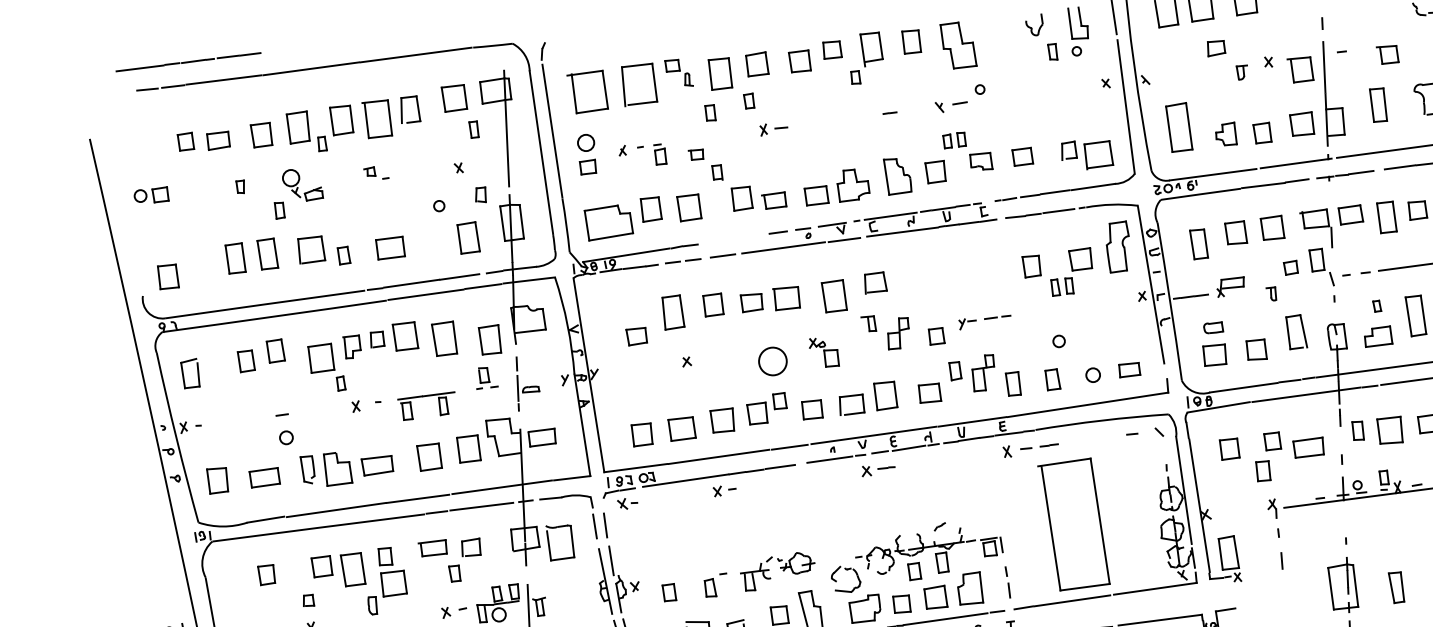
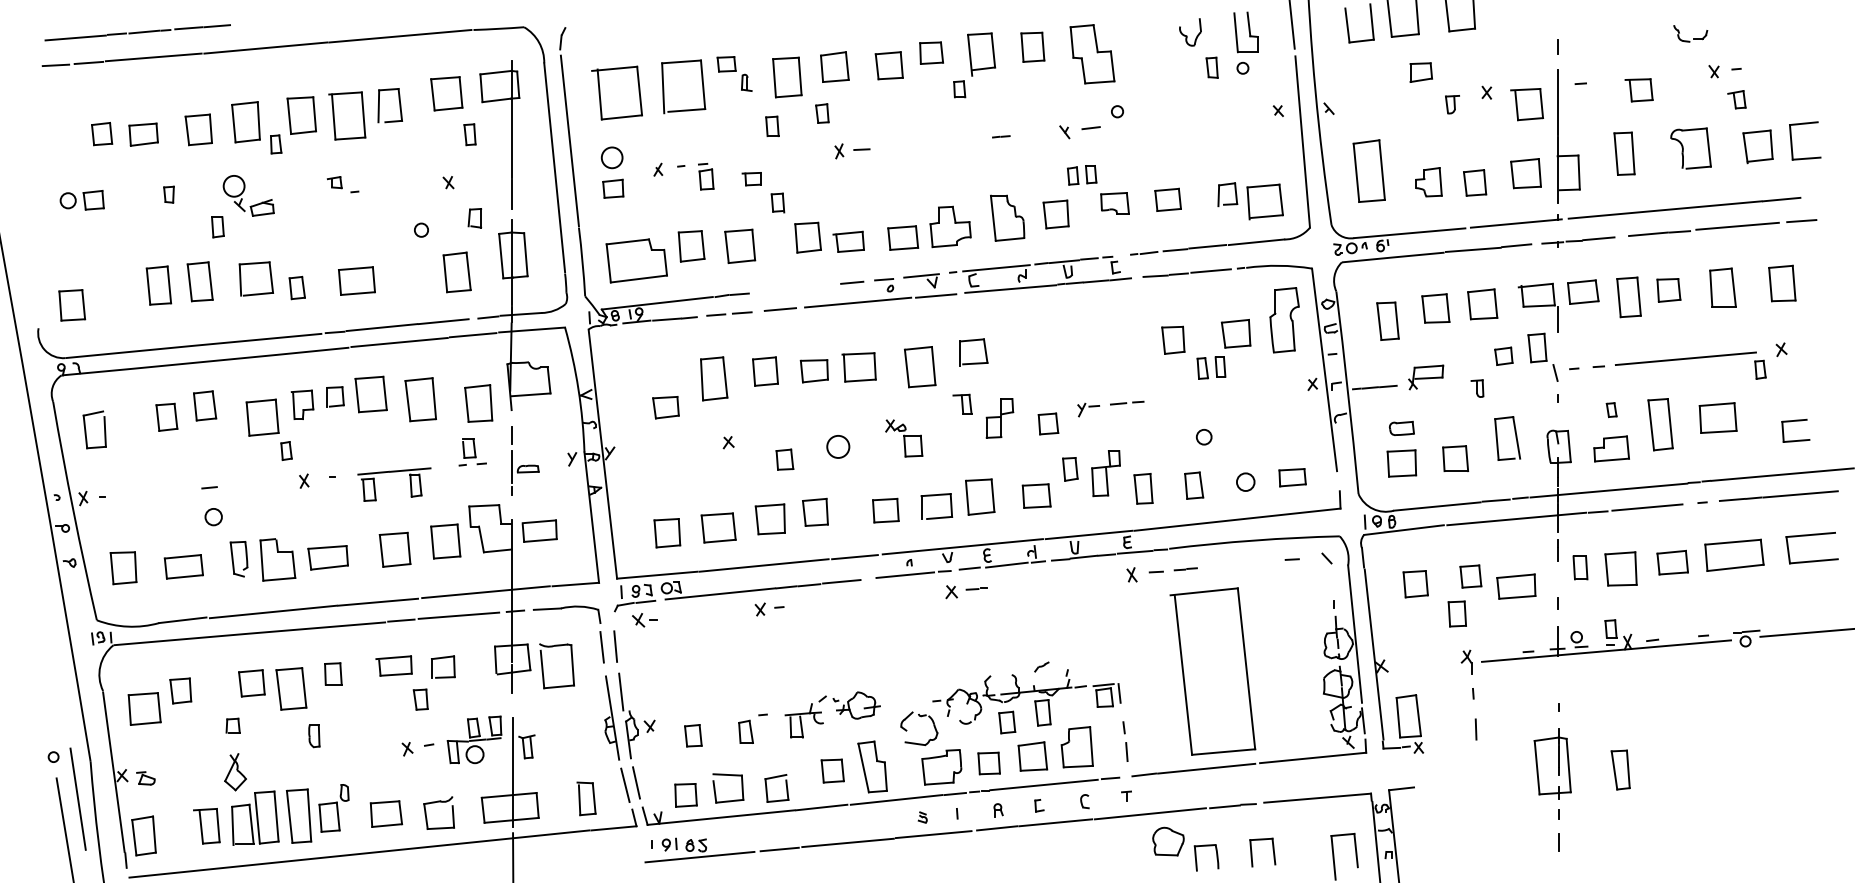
line: (188, 62) -> (137, 32), moved
part: (150, 195) -> (81, 200), moved
circle: (773, 361) -> (838, 446), size x0.62
part: (779, 400) -> (784, 459), moved
part: (393, 583) -> (144, 708), moved

